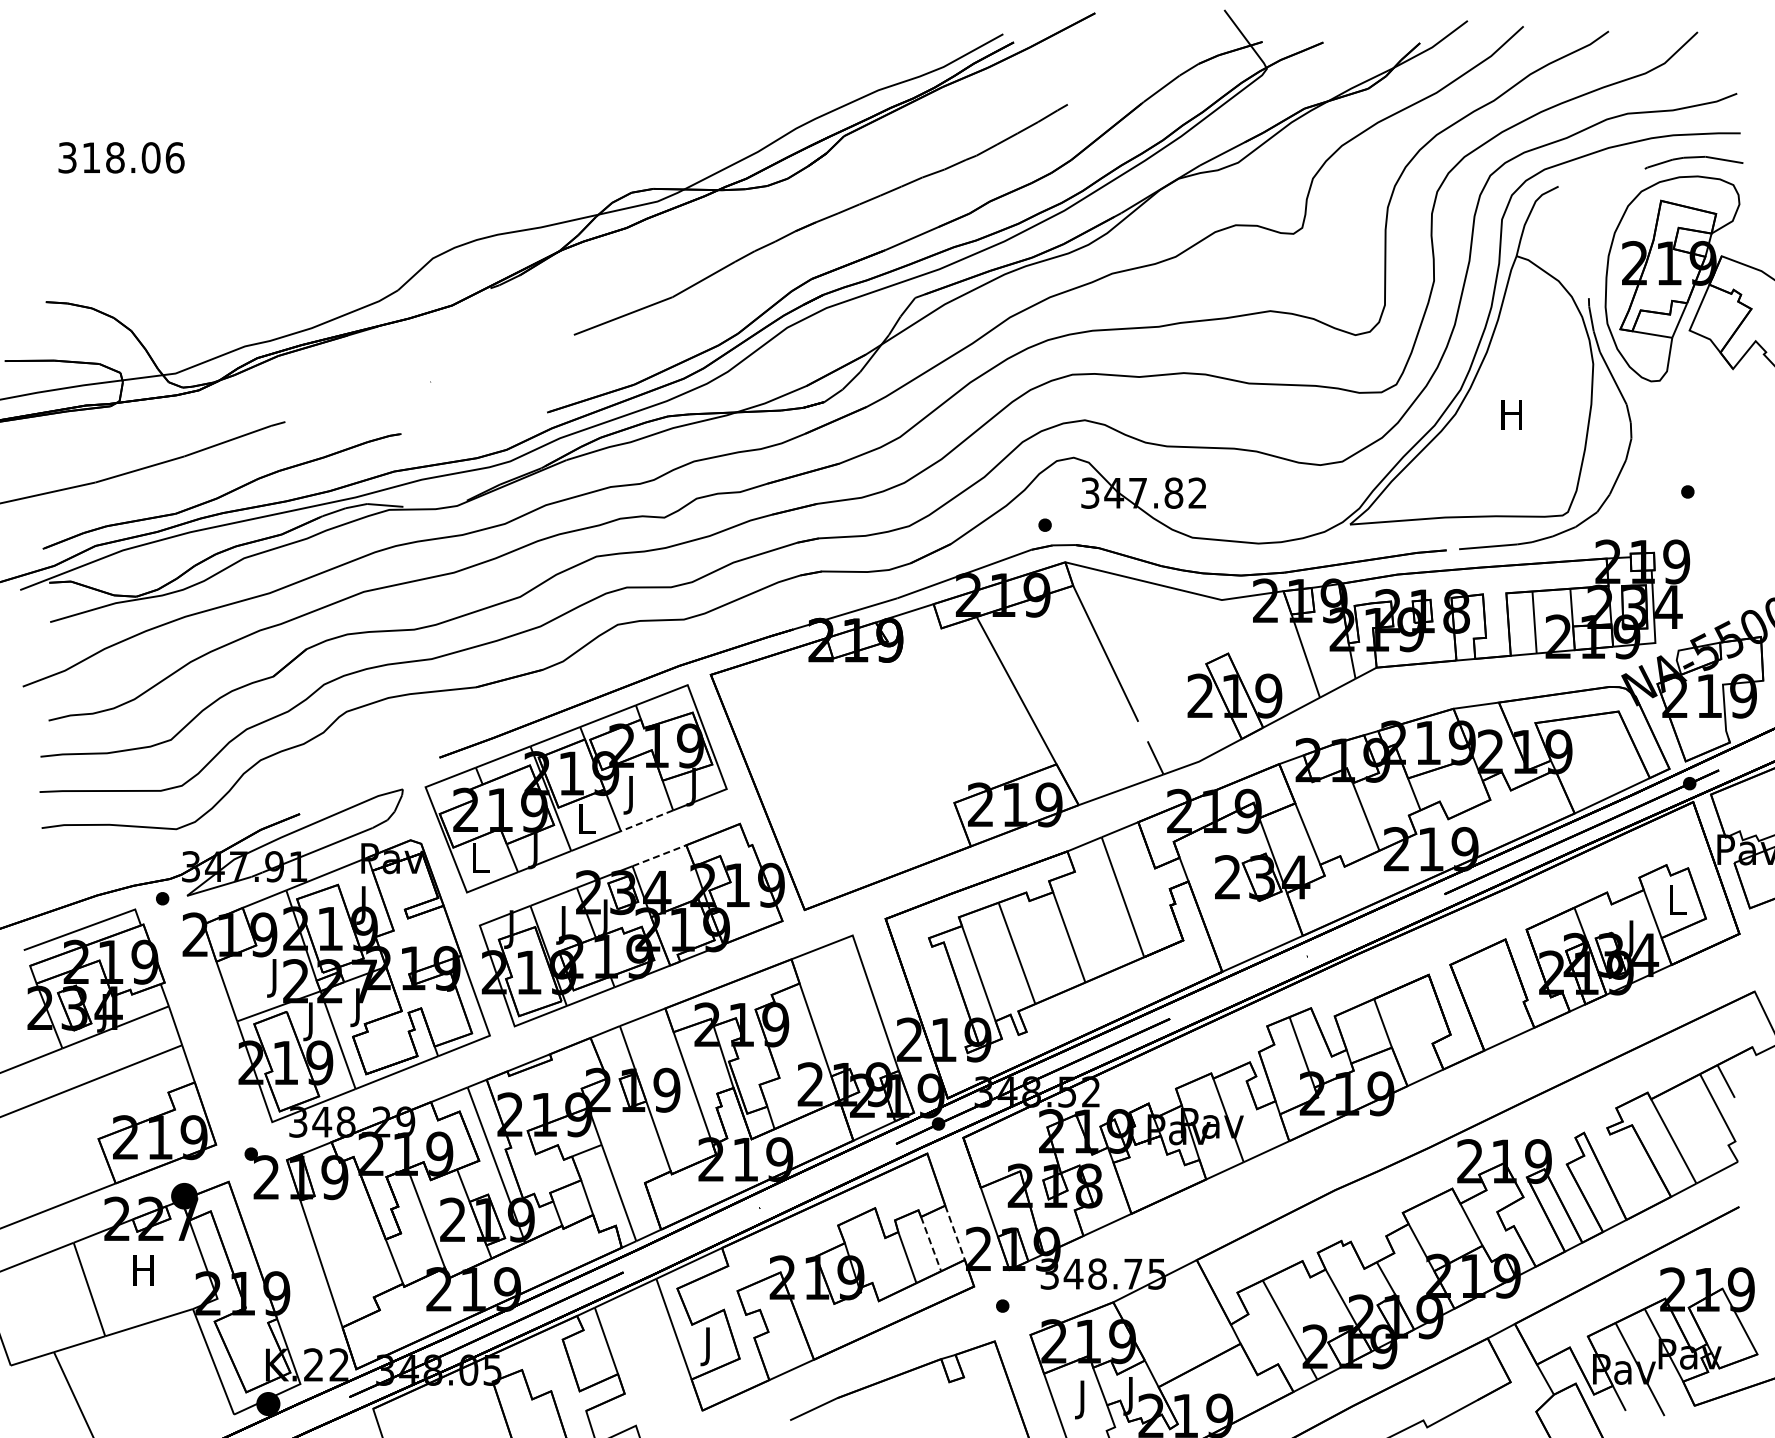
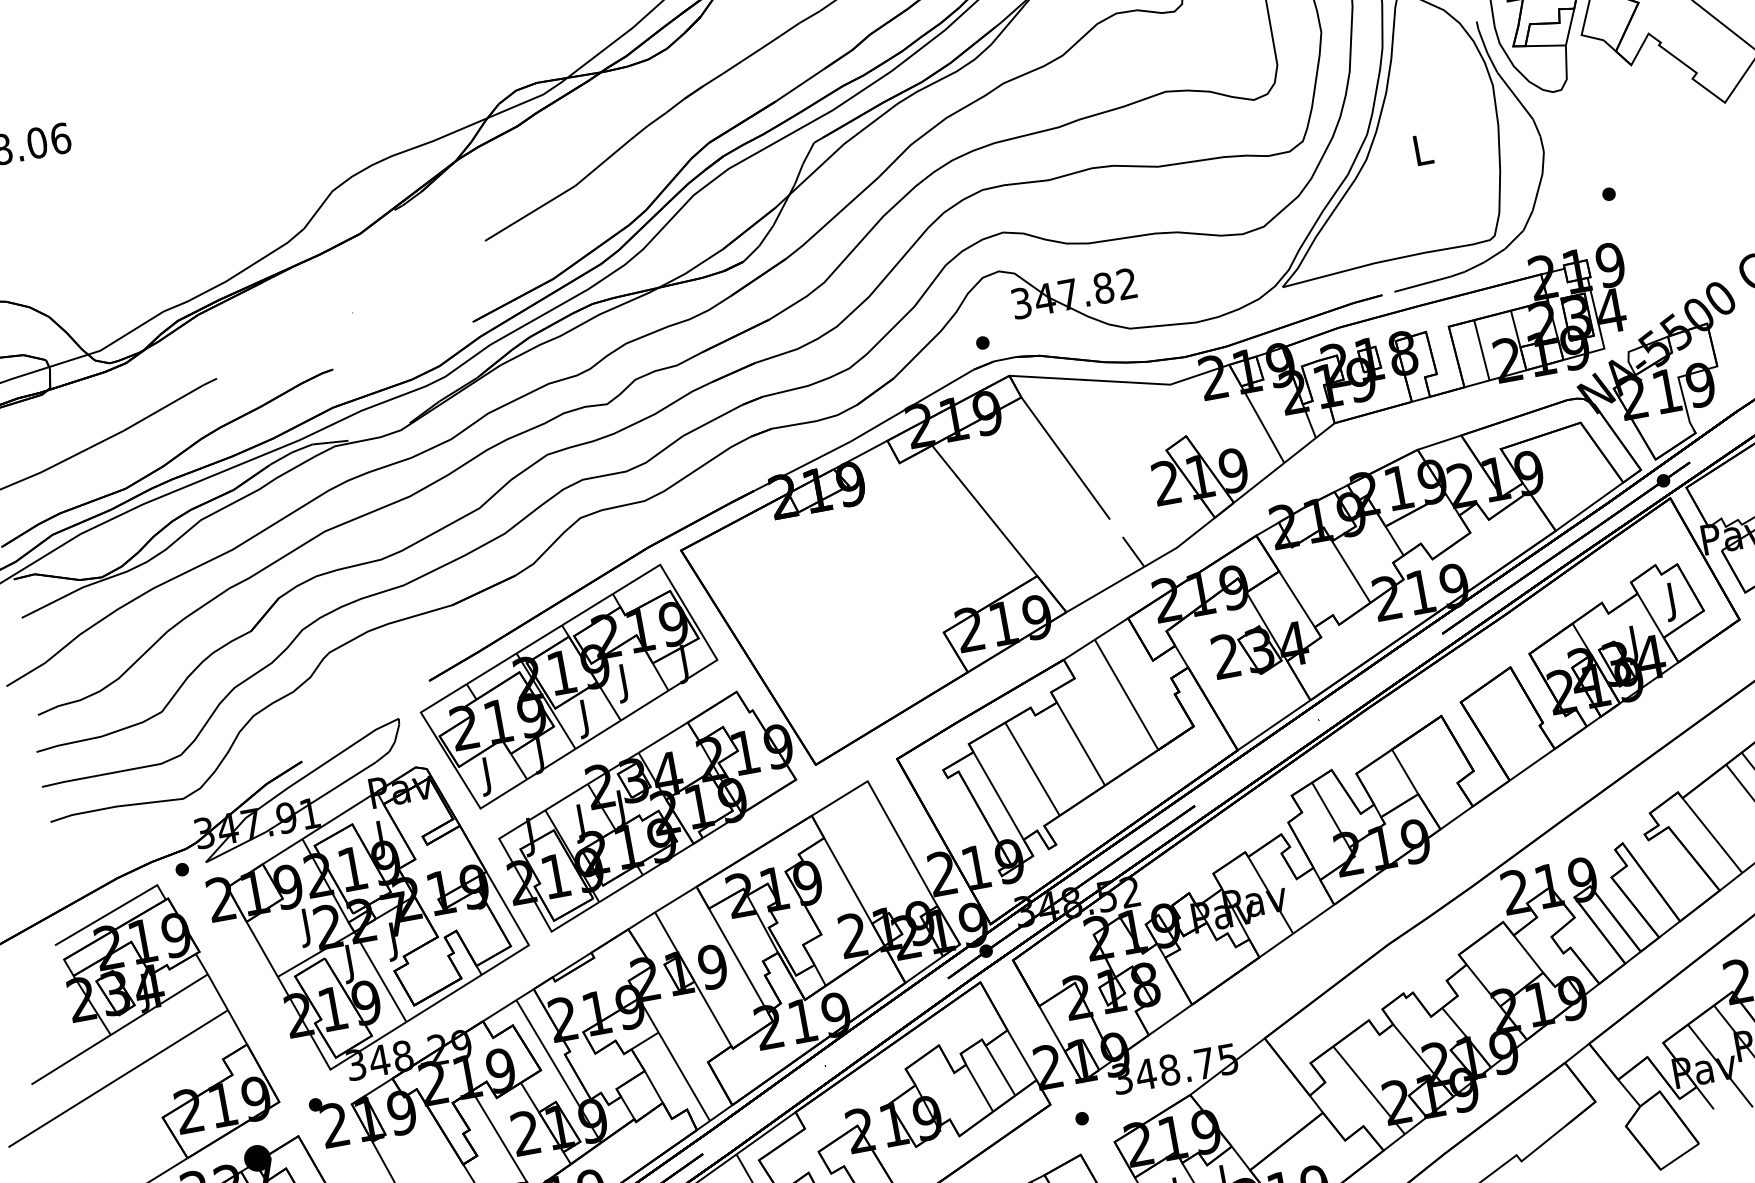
text: (1511, 414) -> (1421, 149), H -> L
line: (646, 821) -> (644, 706), dashed -> solid
text: (586, 822) -> (585, 718), L -> J
line: (659, 855) -> (663, 737), dashed -> solid
text: (480, 861) -> (488, 775), L -> J
text: (1677, 904) -> (1673, 601), L -> J
line: (955, 1232) -> (1022, 1054), dashed -> solid
line: (931, 1244) -> (1000, 1070), dashed -> solid

